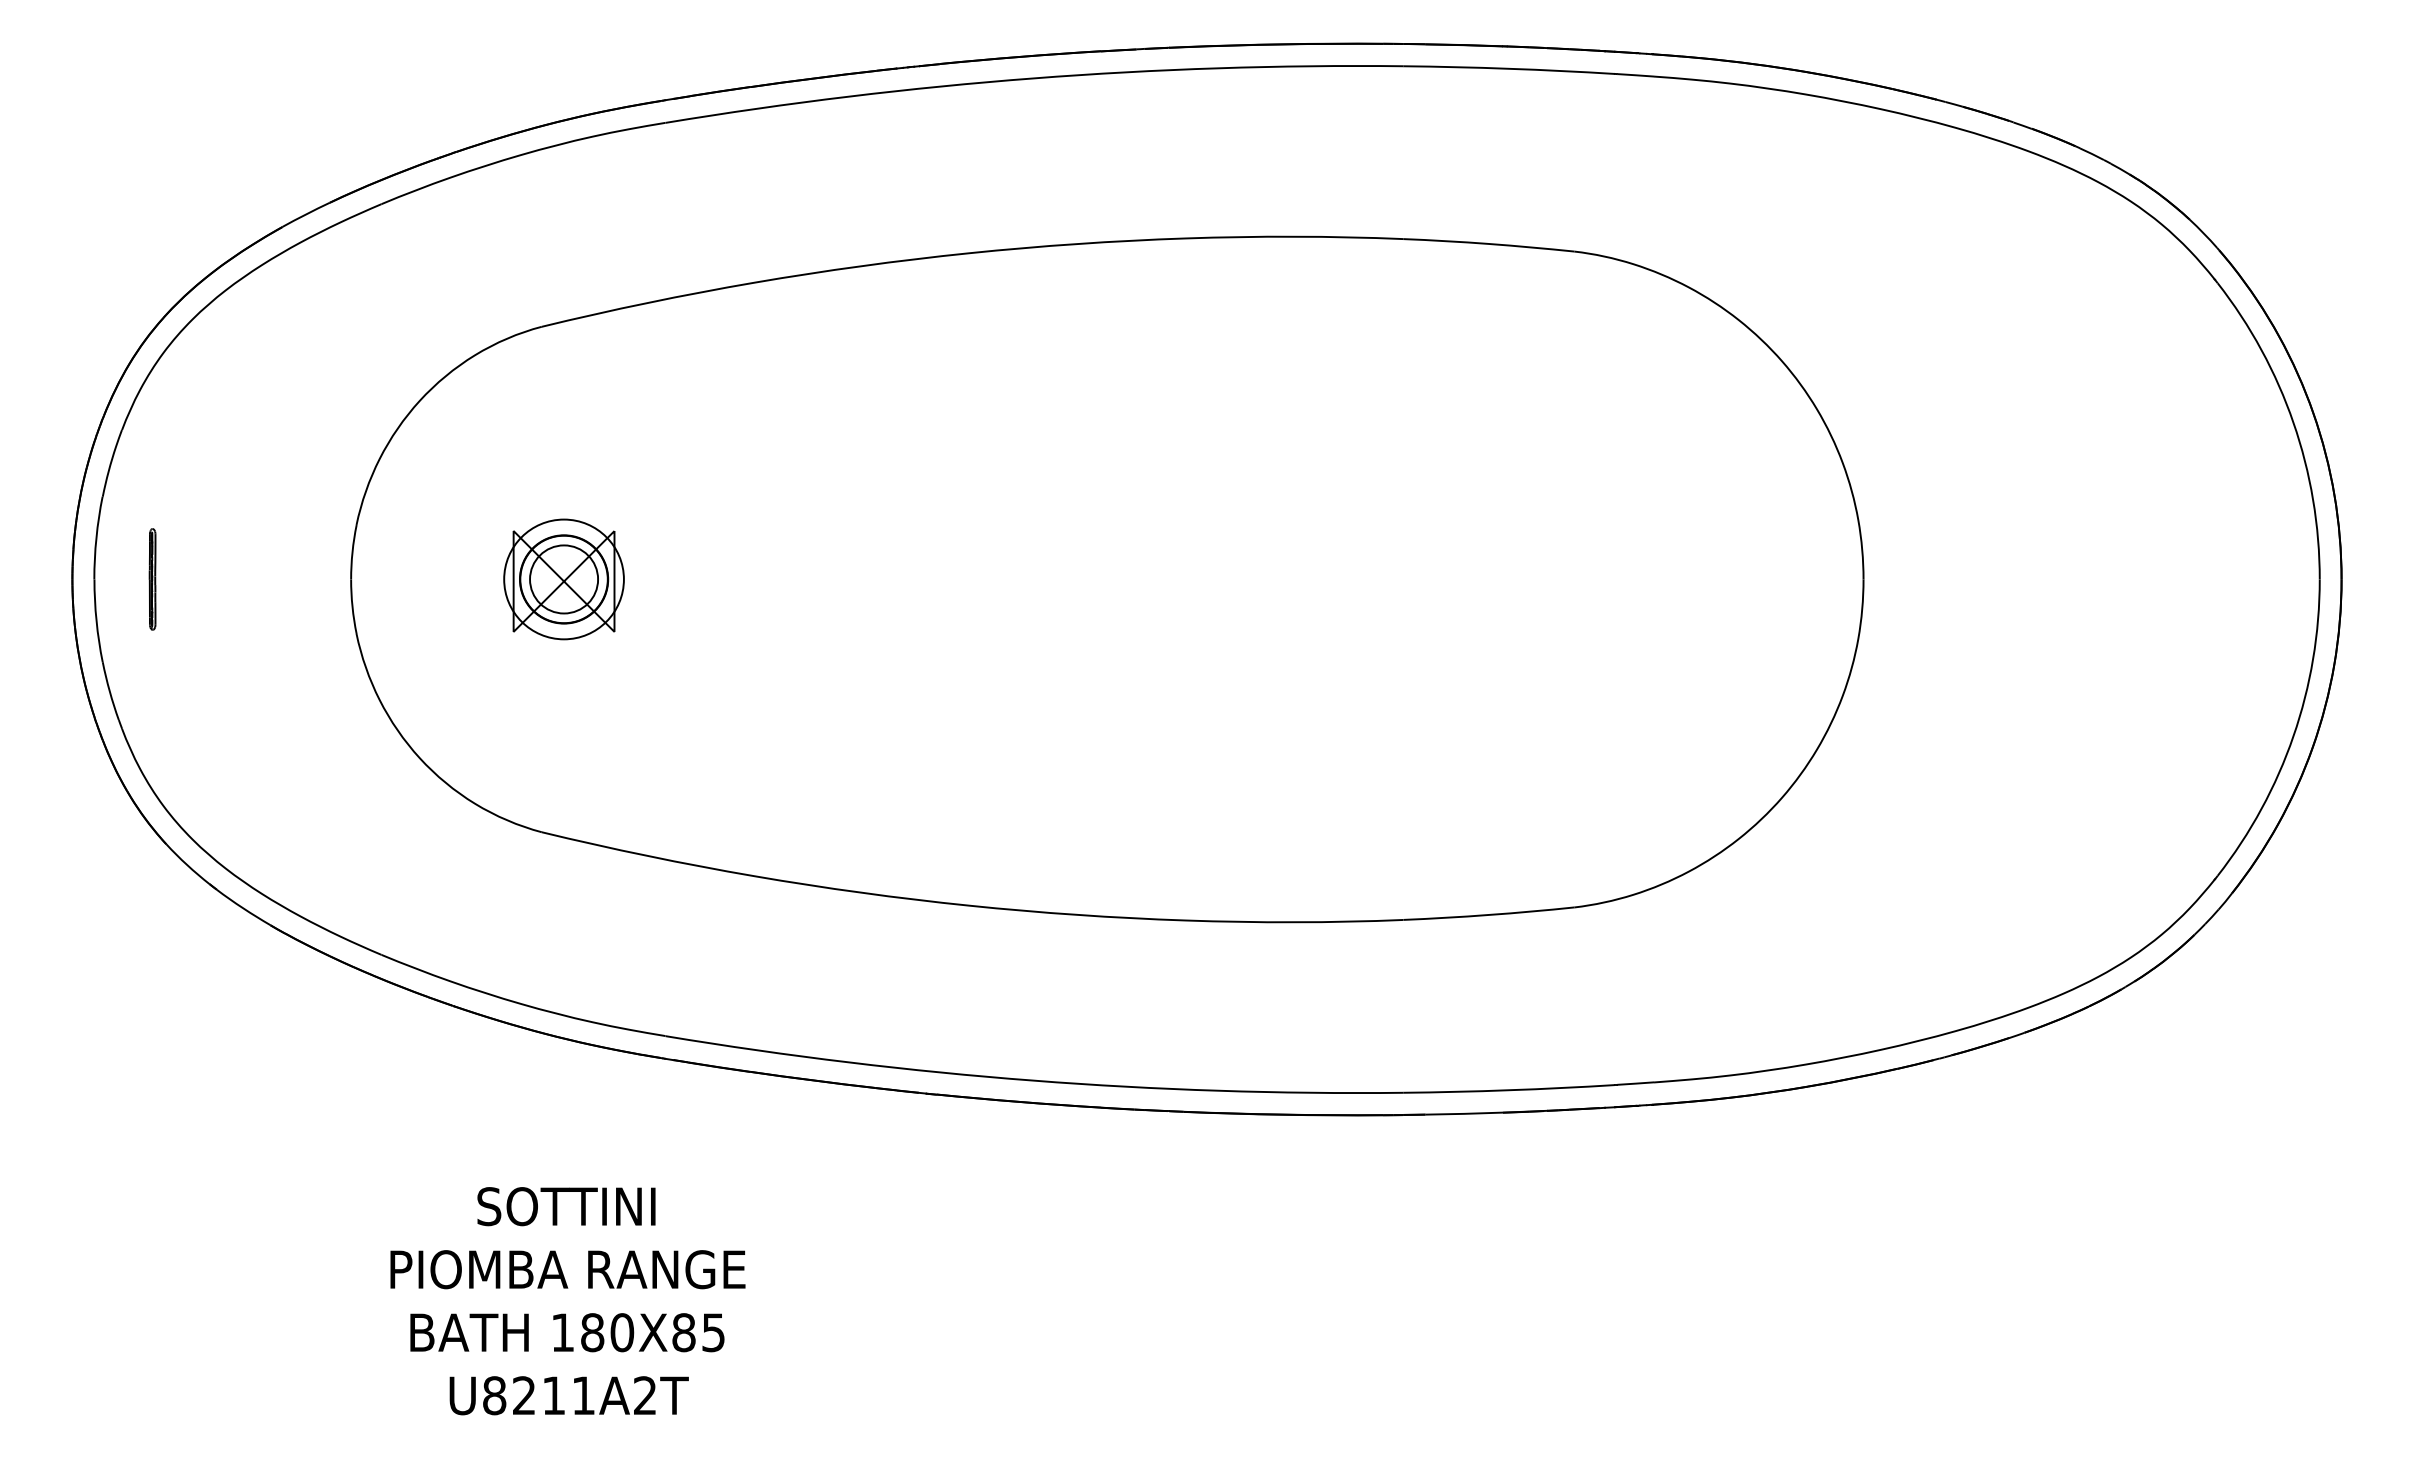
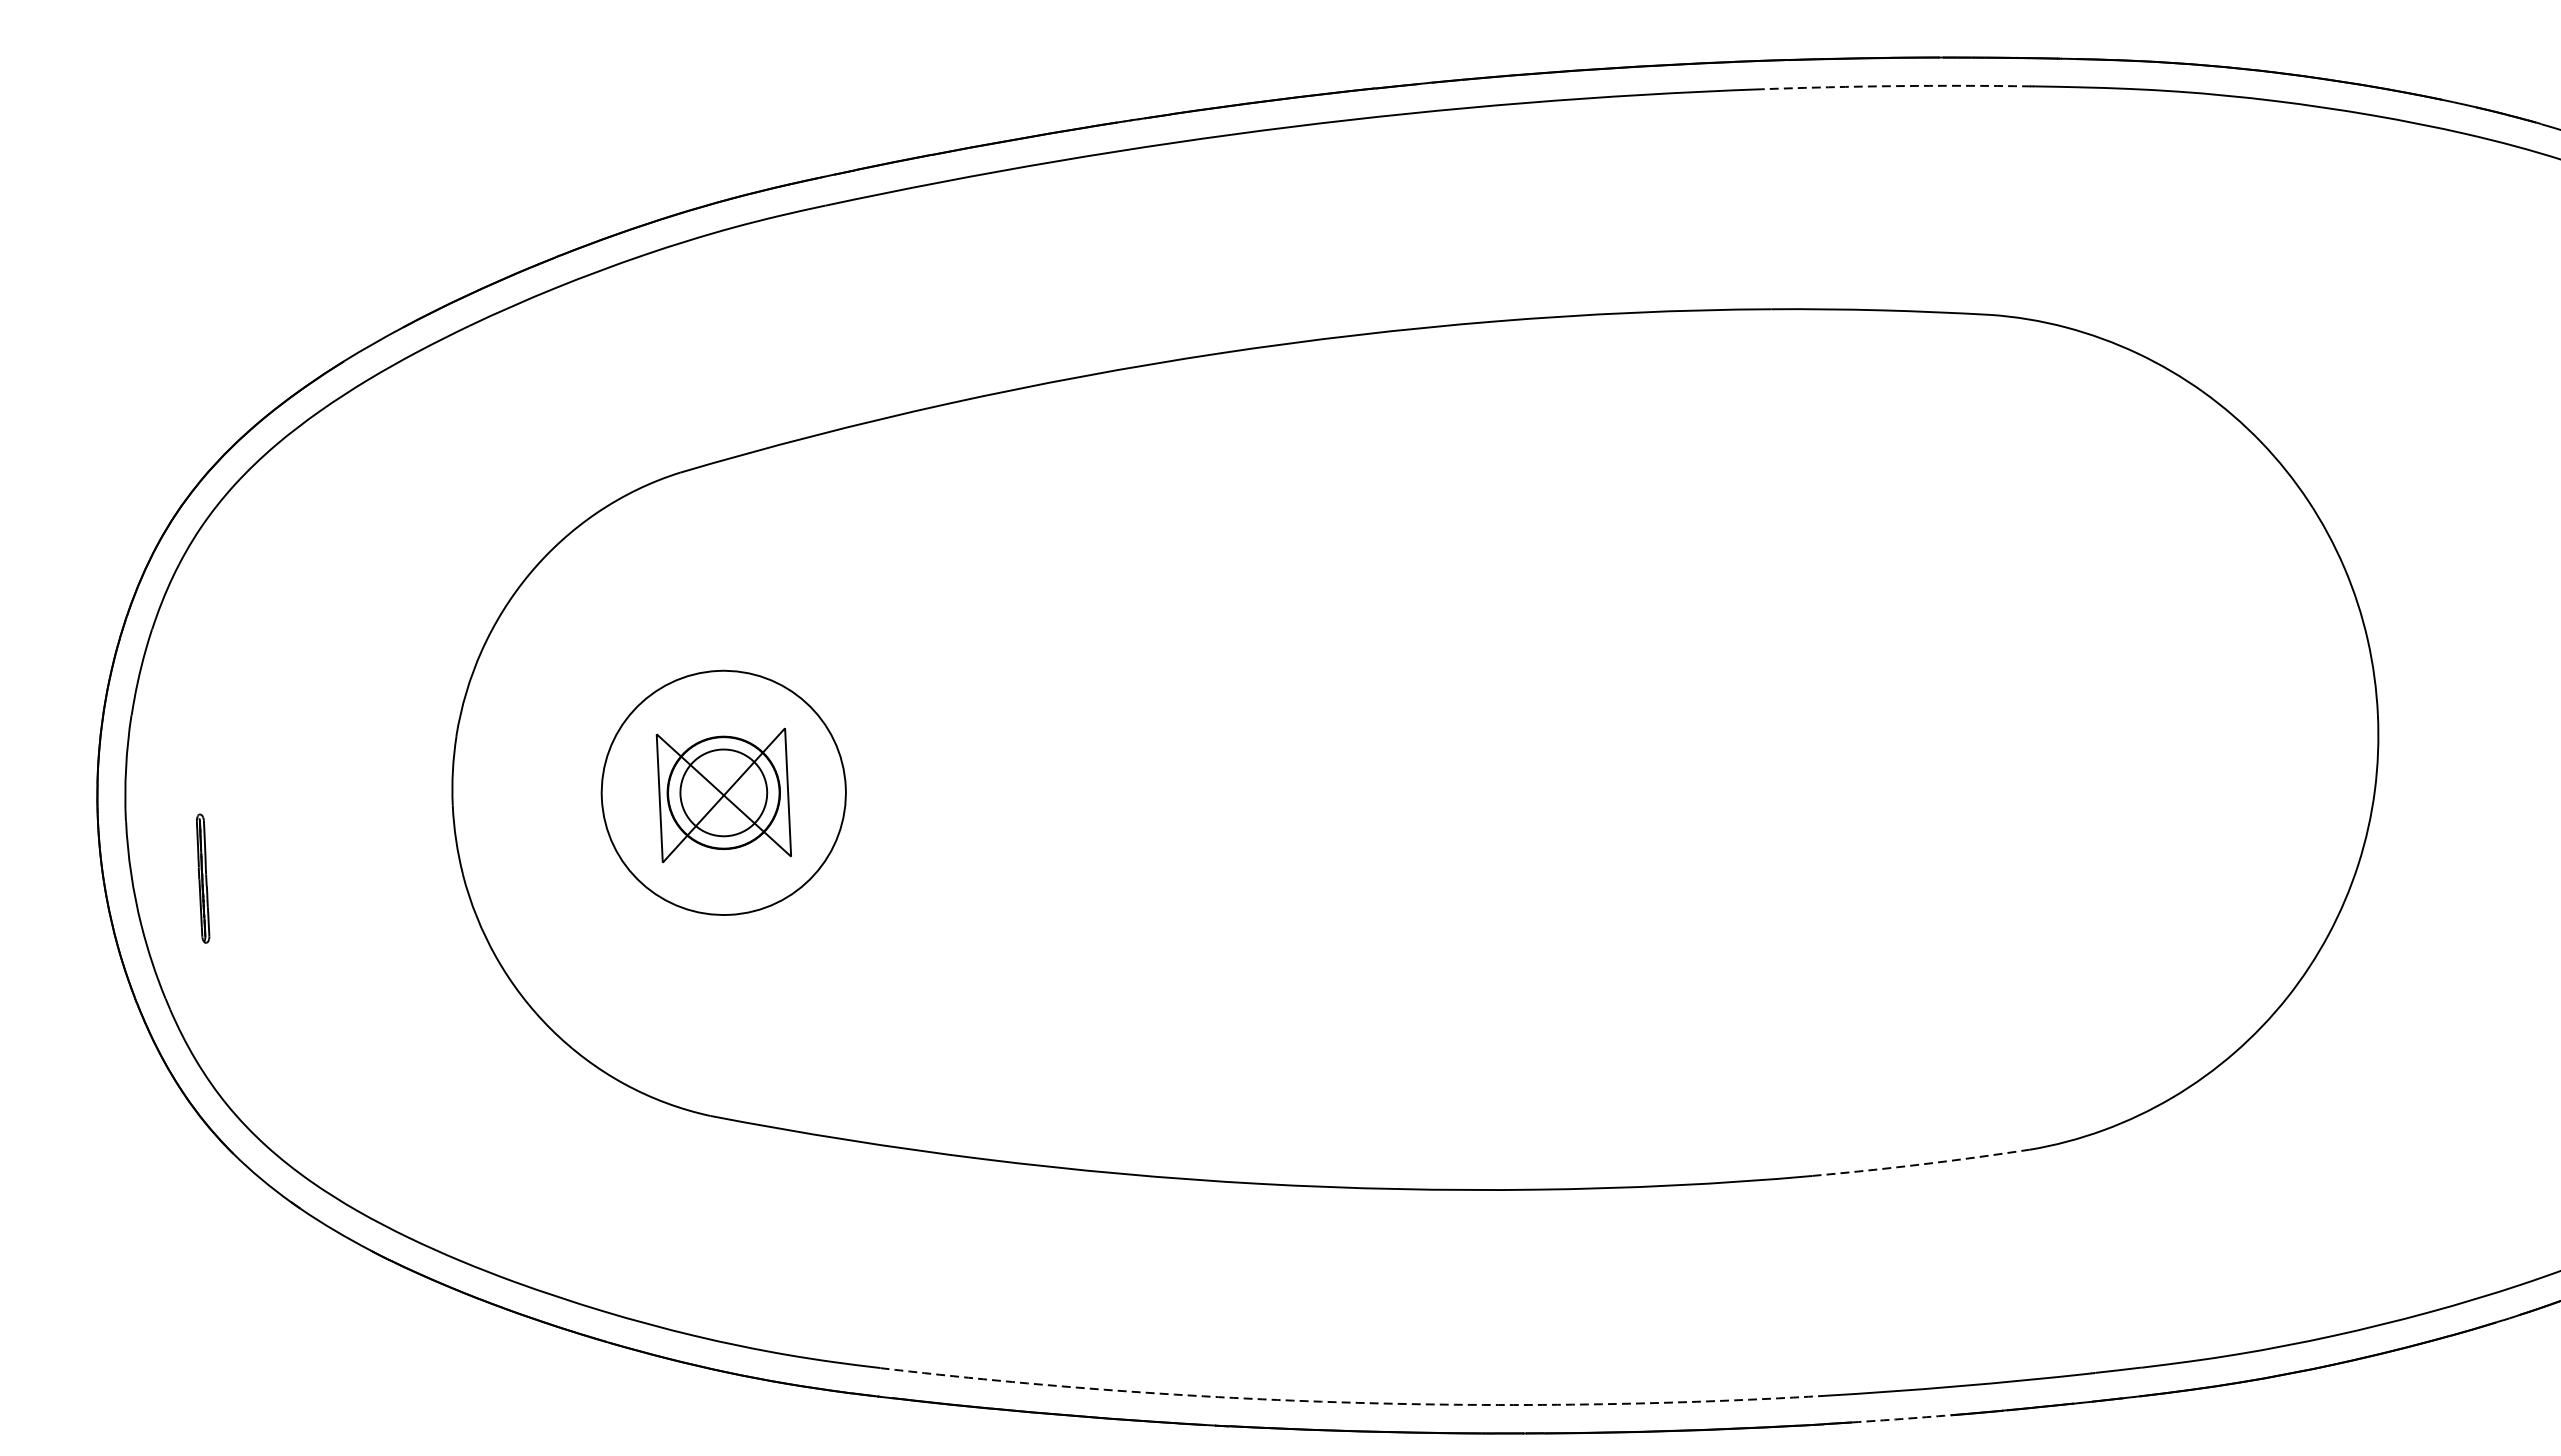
arc: (1509, 68) -> (1896, 85), solid -> dashed
part: (152, 579) -> (202, 878), moved
circle: (563, 579) -> (723, 792), size x1.6
arc: (1488, 915) -> (1920, 1165), solid -> dashed
arc: (1033, 1080) -> (1351, 1402), solid -> dashed
arc: (1464, 1113) -> (1902, 1418), solid -> dashed

